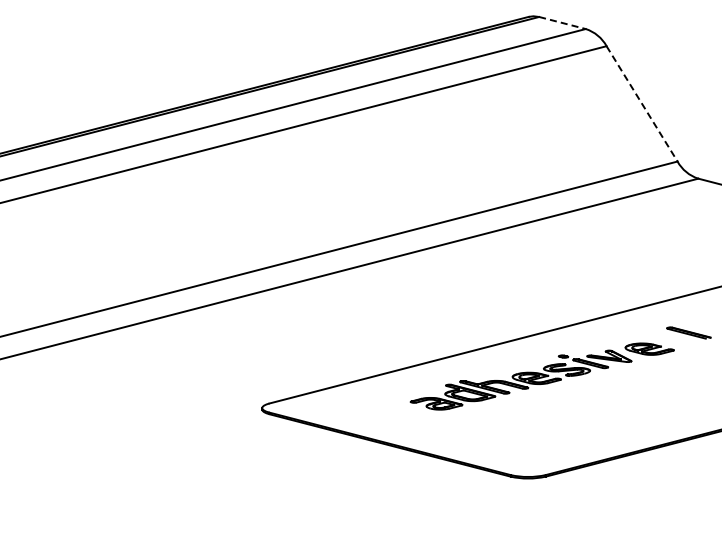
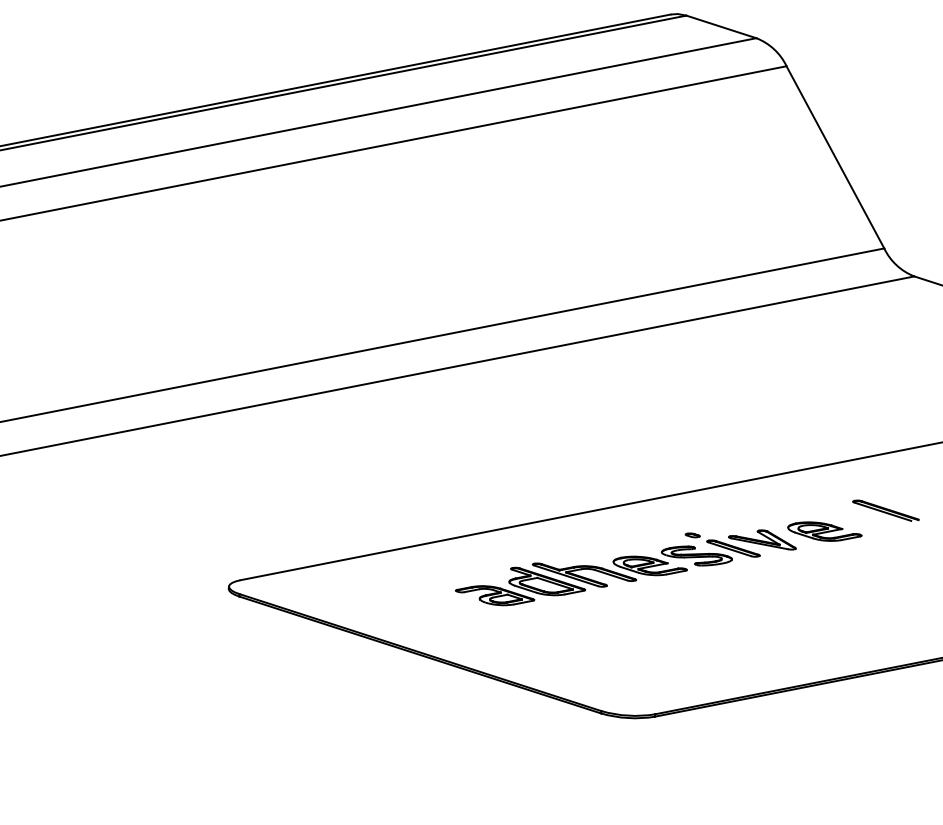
line: (562, 23) -> (721, 27), dashed -> solid
line: (642, 103) -> (836, 156), dashed -> solid

